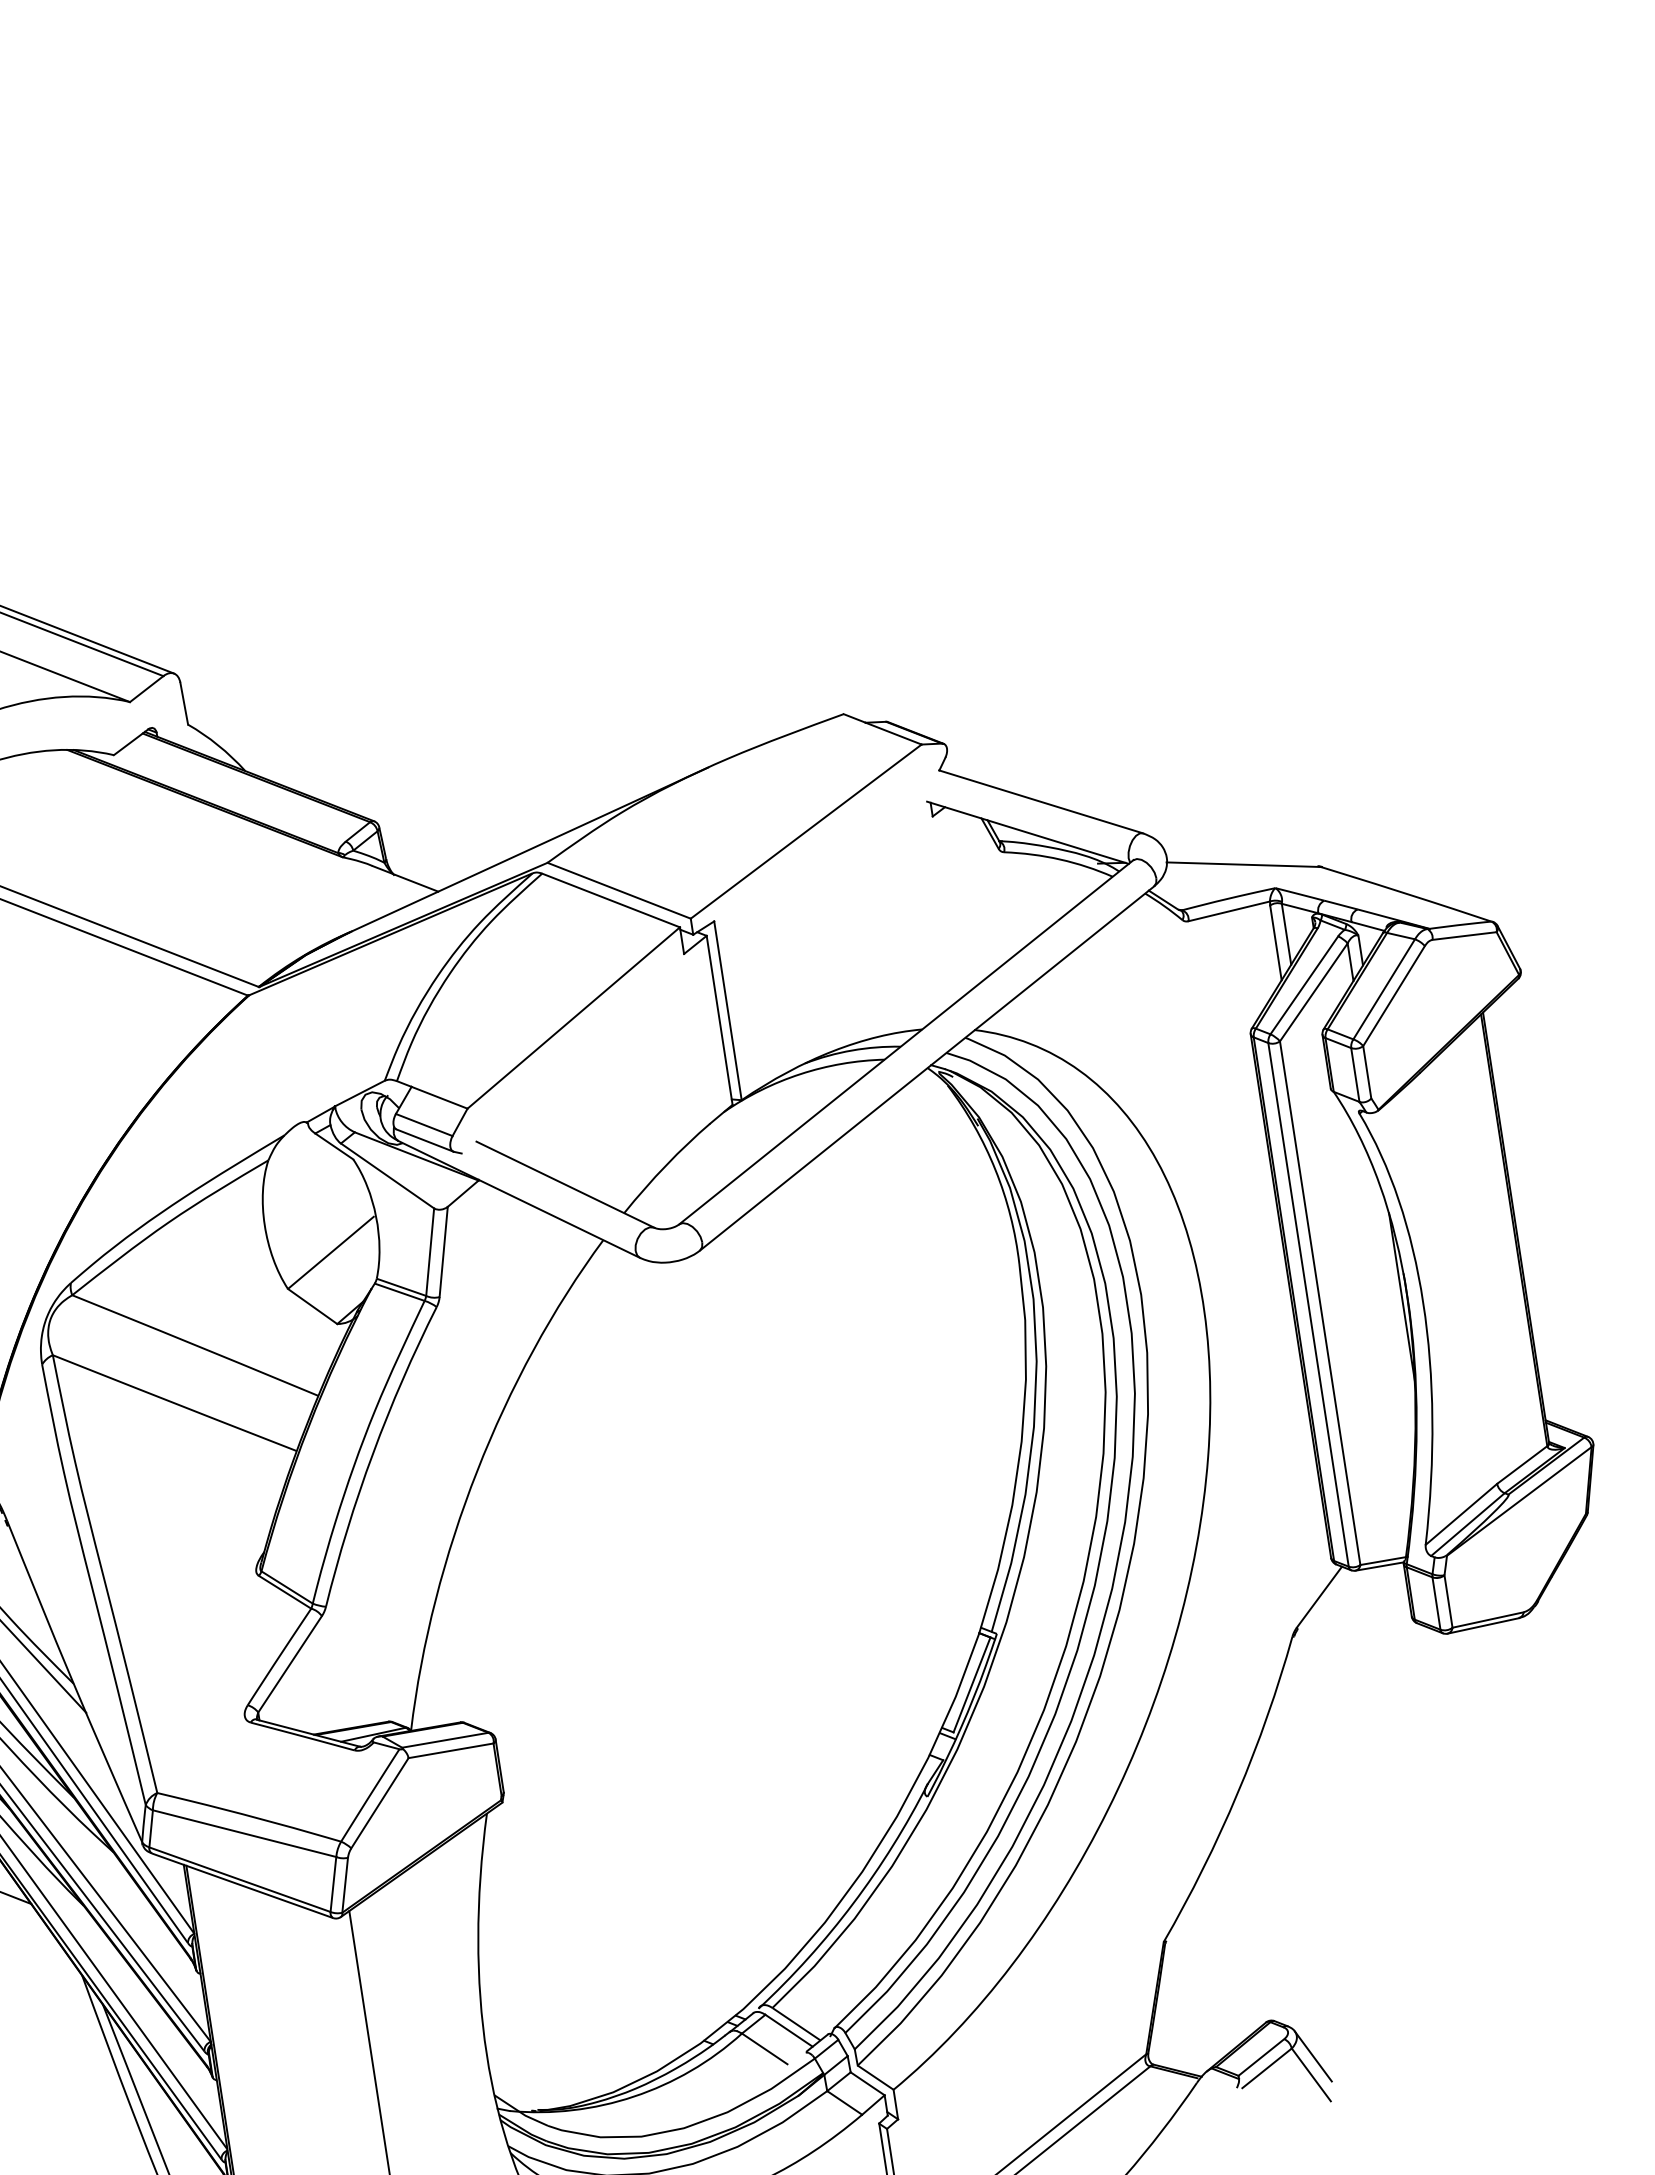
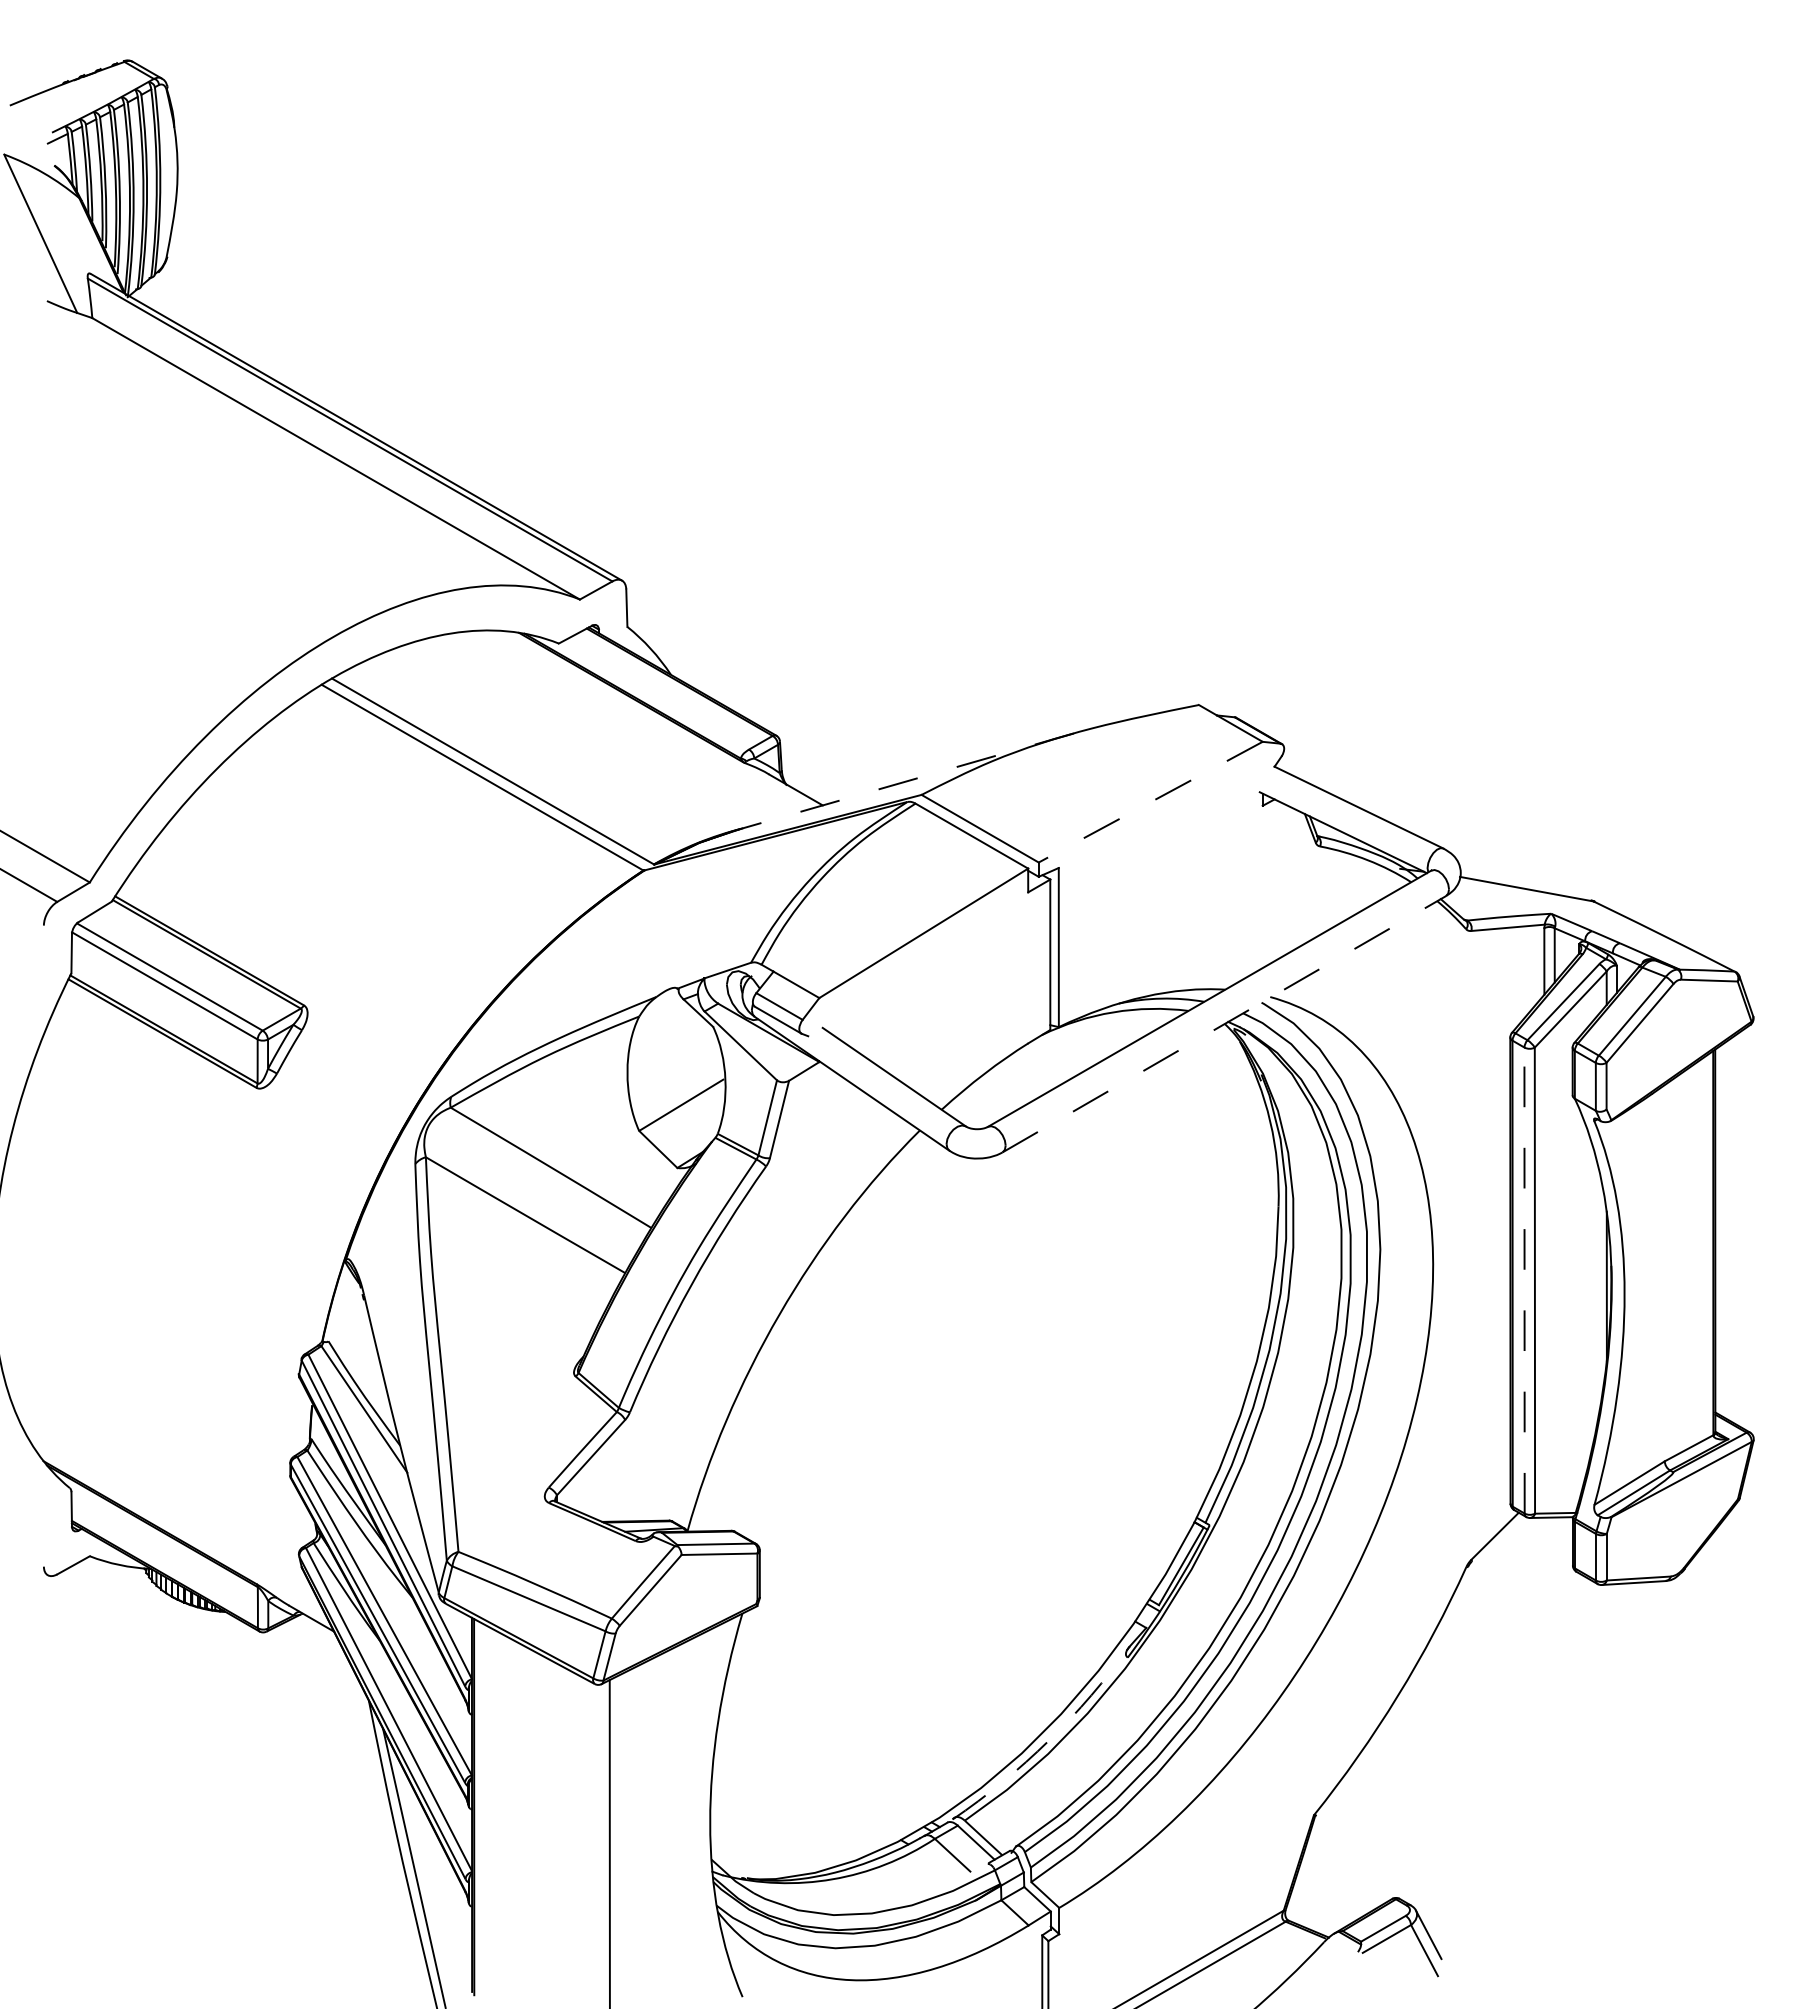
line: (806, 832) -> (1150, 802), solid -> dashed
line: (525, 852) -> (903, 782), solid -> dashed
line: (927, 1067) -> (1224, 1023), solid -> dashed
line: (1308, 1304) -> (1524, 1280), solid -> dashed
arc: (852, 1903) -> (1048, 1740), solid -> dashed

